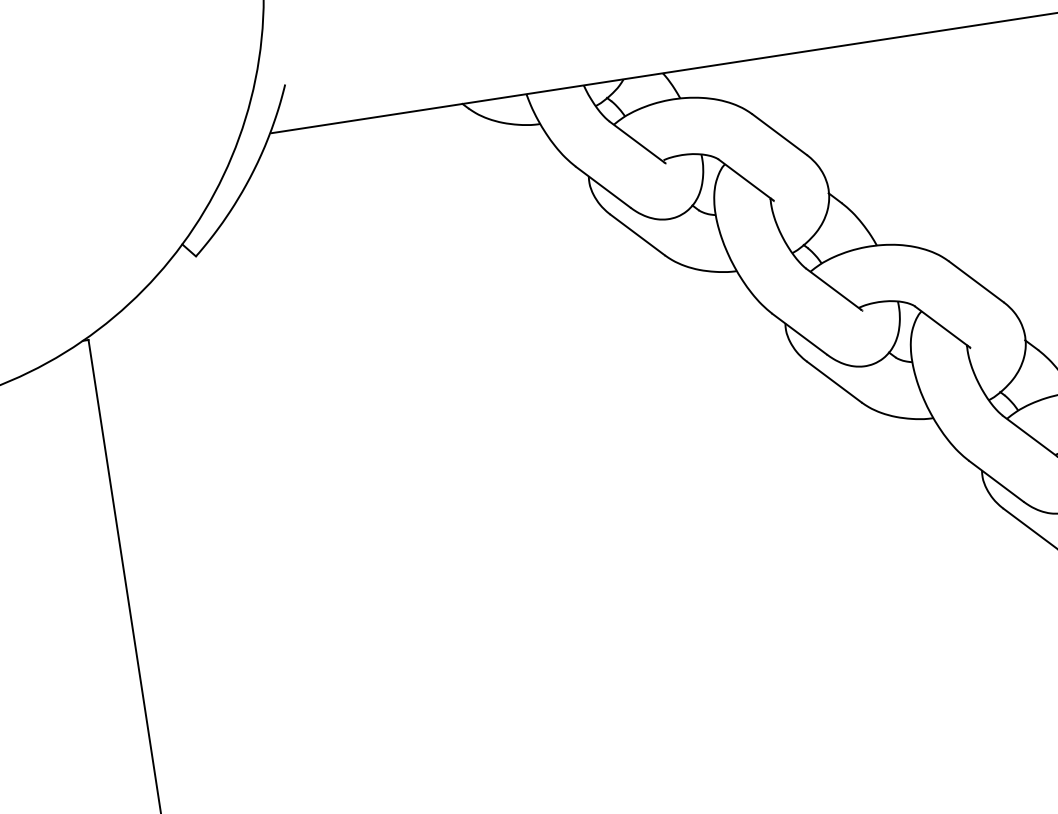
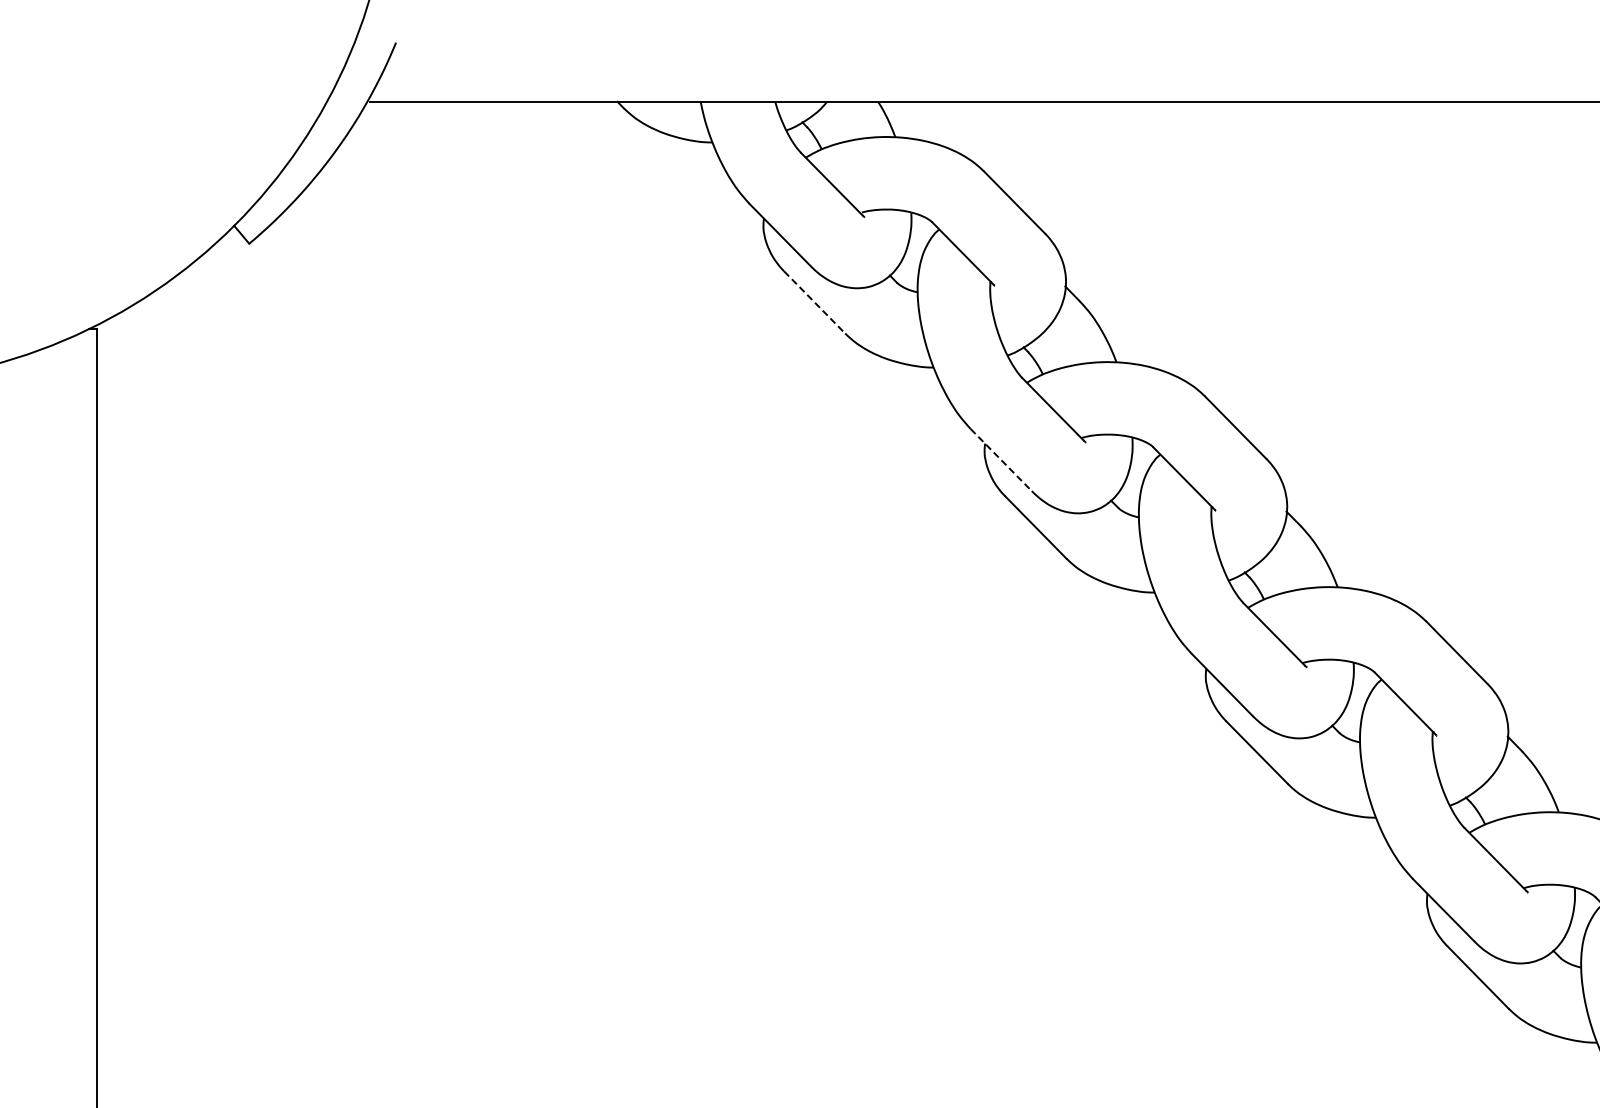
line: (637, 235) -> (814, 302), solid -> dashed
line: (800, 334) -> (1001, 460), solid -> dashed

